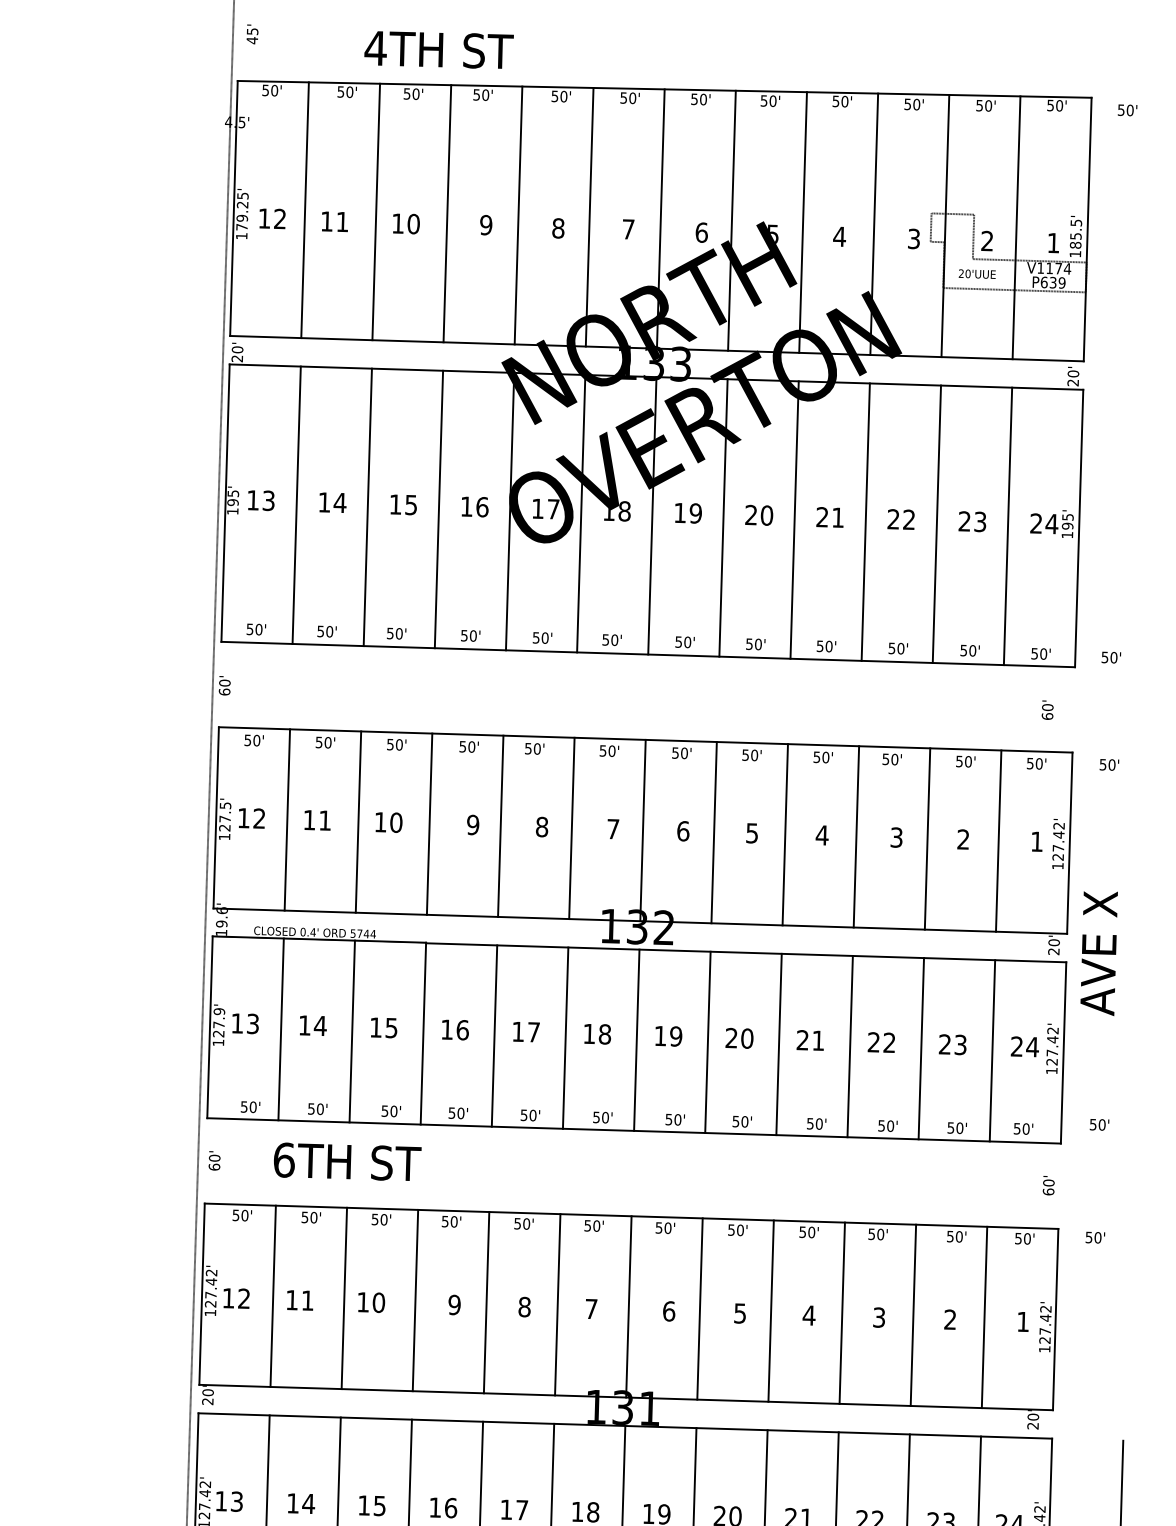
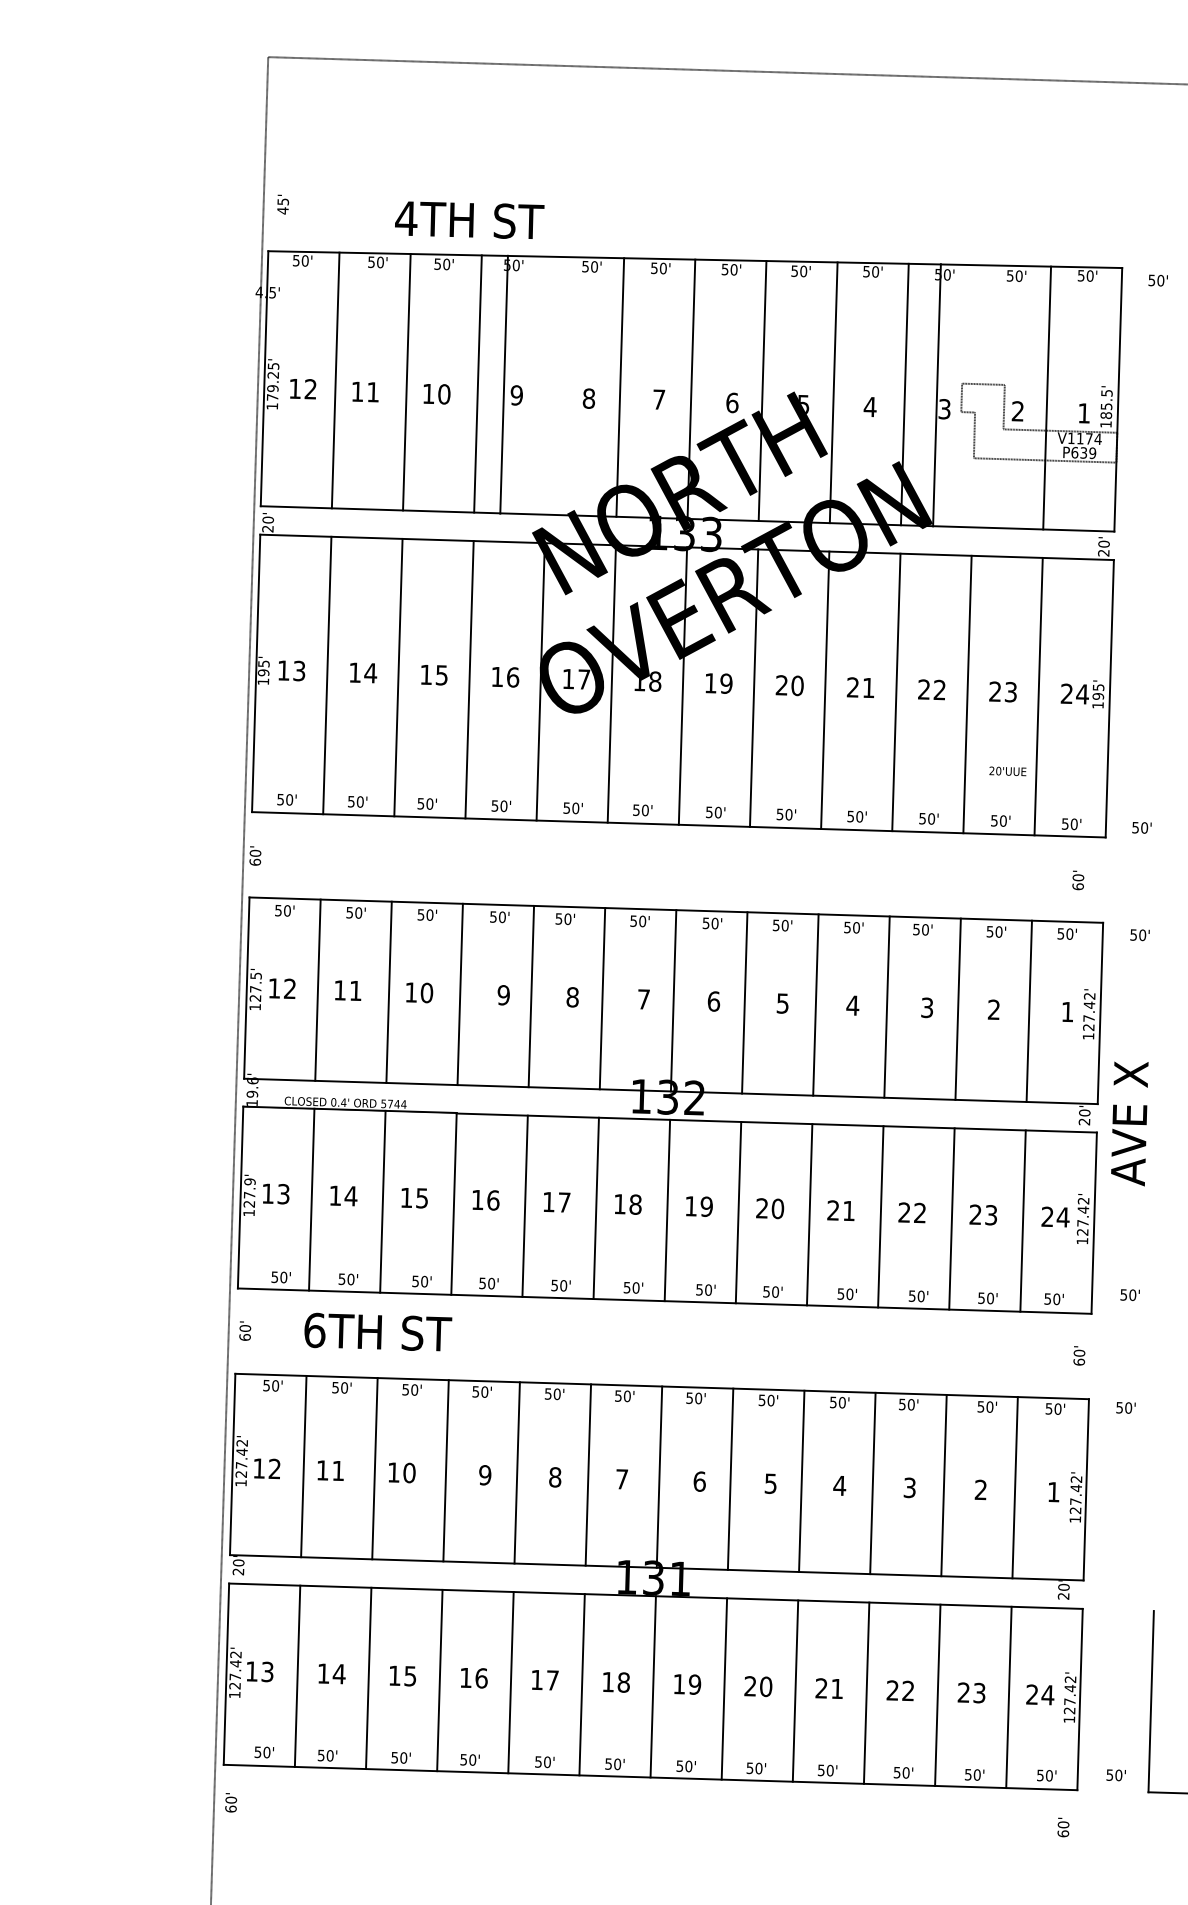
line: (517, 215) -> (503, 384), moved
line: (944, 226) -> (936, 395), moved
text: (976, 274) -> (1007, 771), moved

